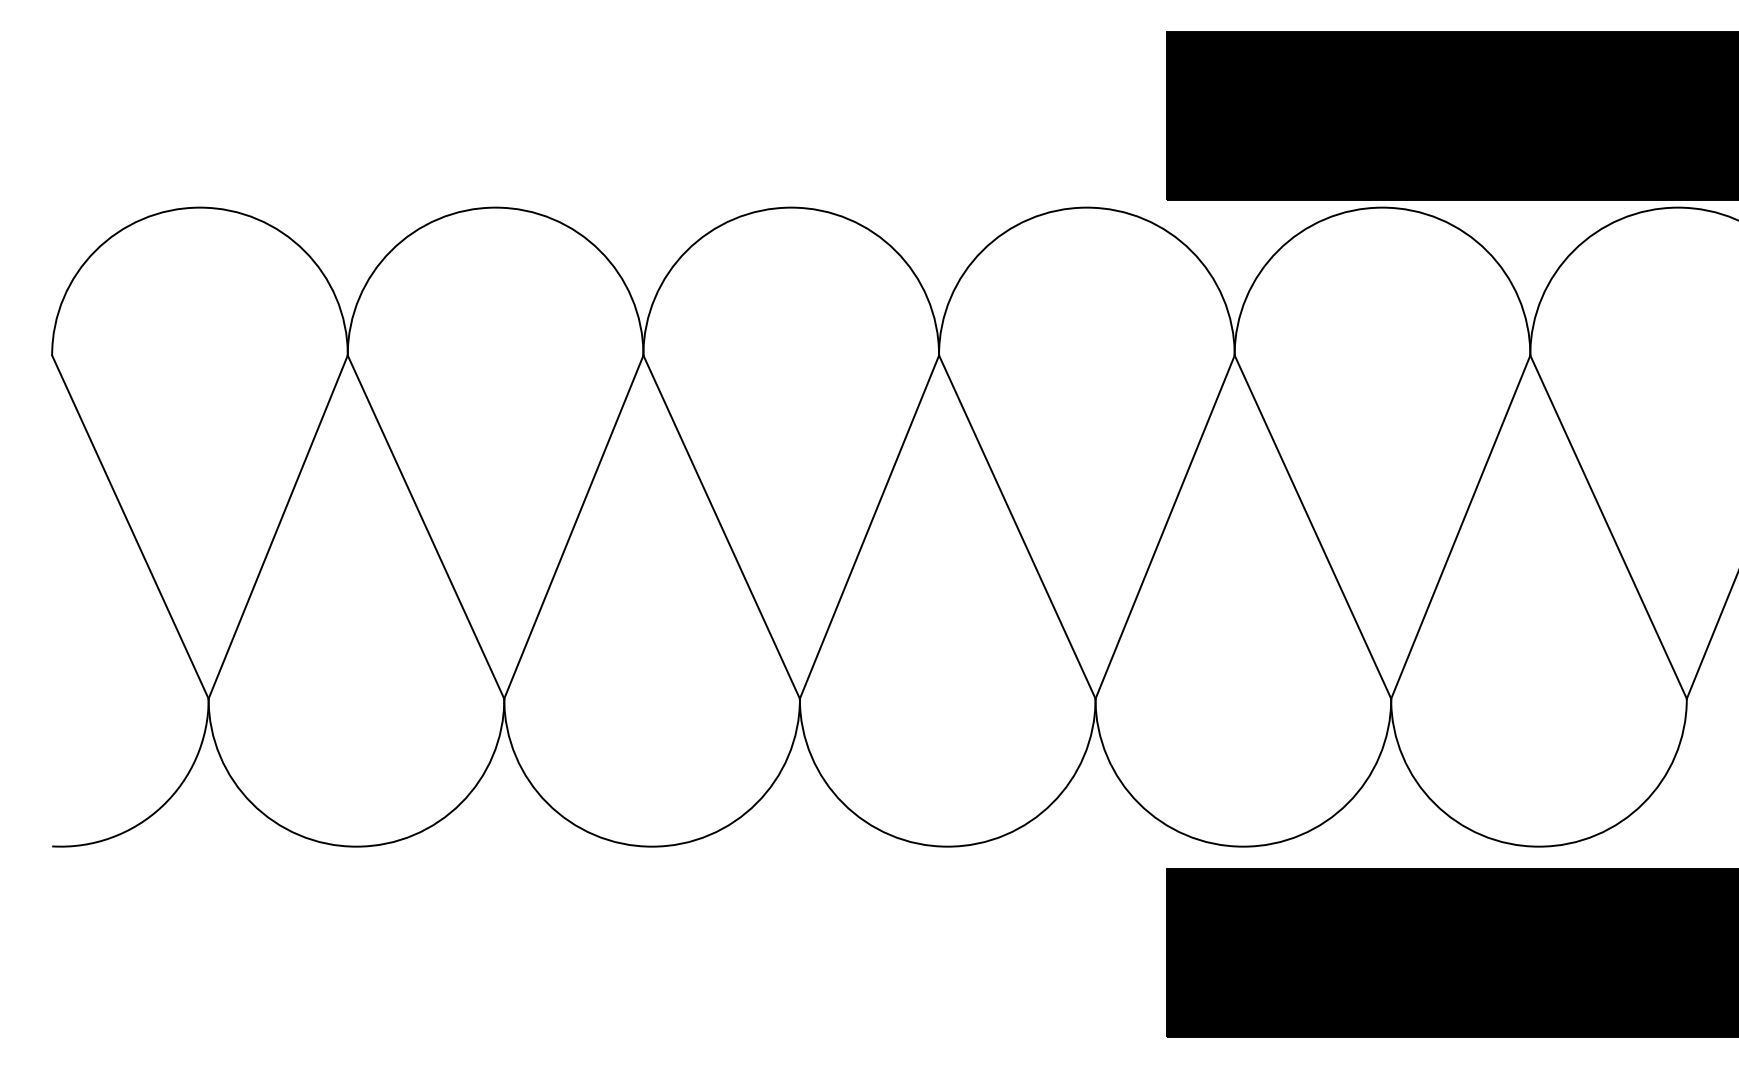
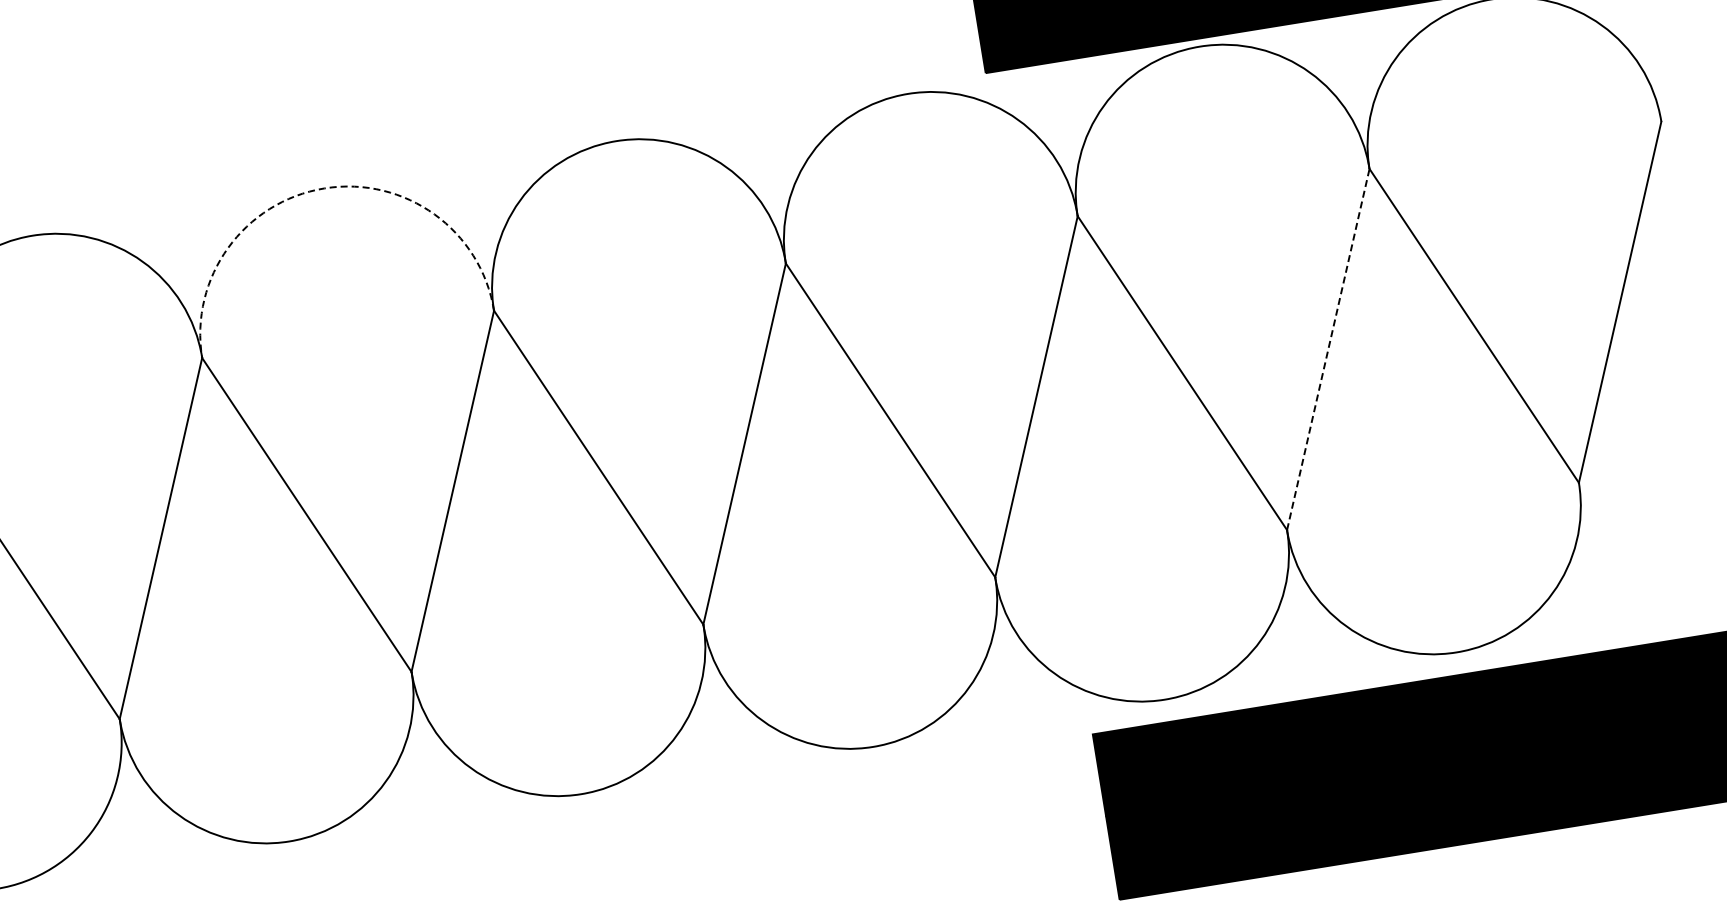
arc: (495, 207) -> (324, 188), solid -> dashed
line: (1460, 526) -> (1327, 348), solid -> dashed

